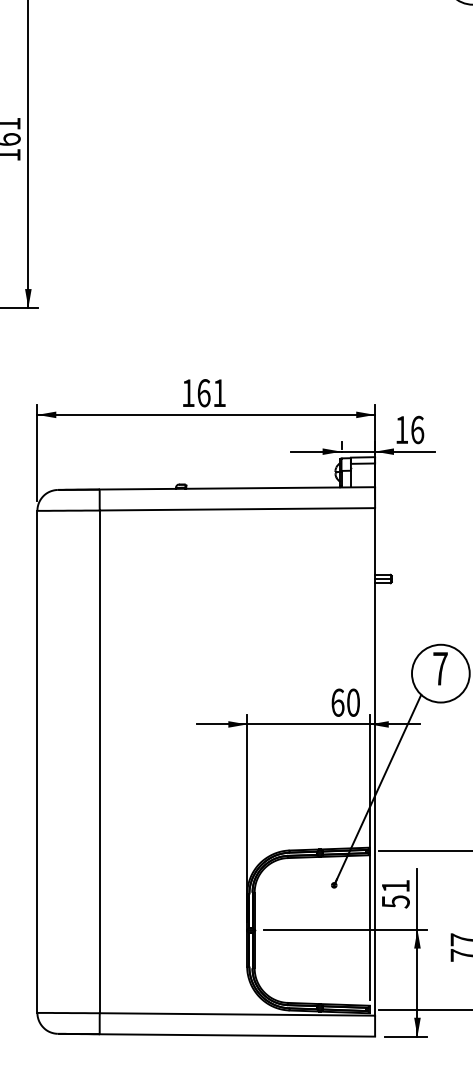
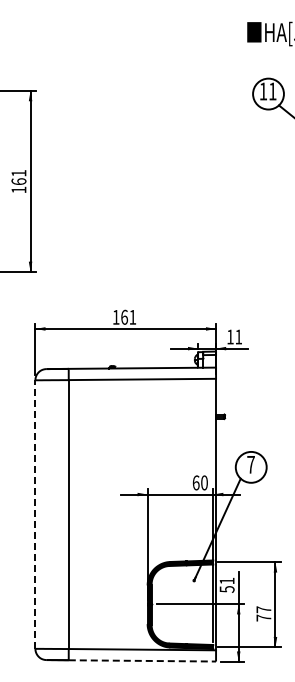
text: (417, 428) -> (238, 336), 16 -> 11
line: (37, 761) -> (35, 514), solid -> dashed
line: (237, 1034) -> (142, 660), solid -> dashed

